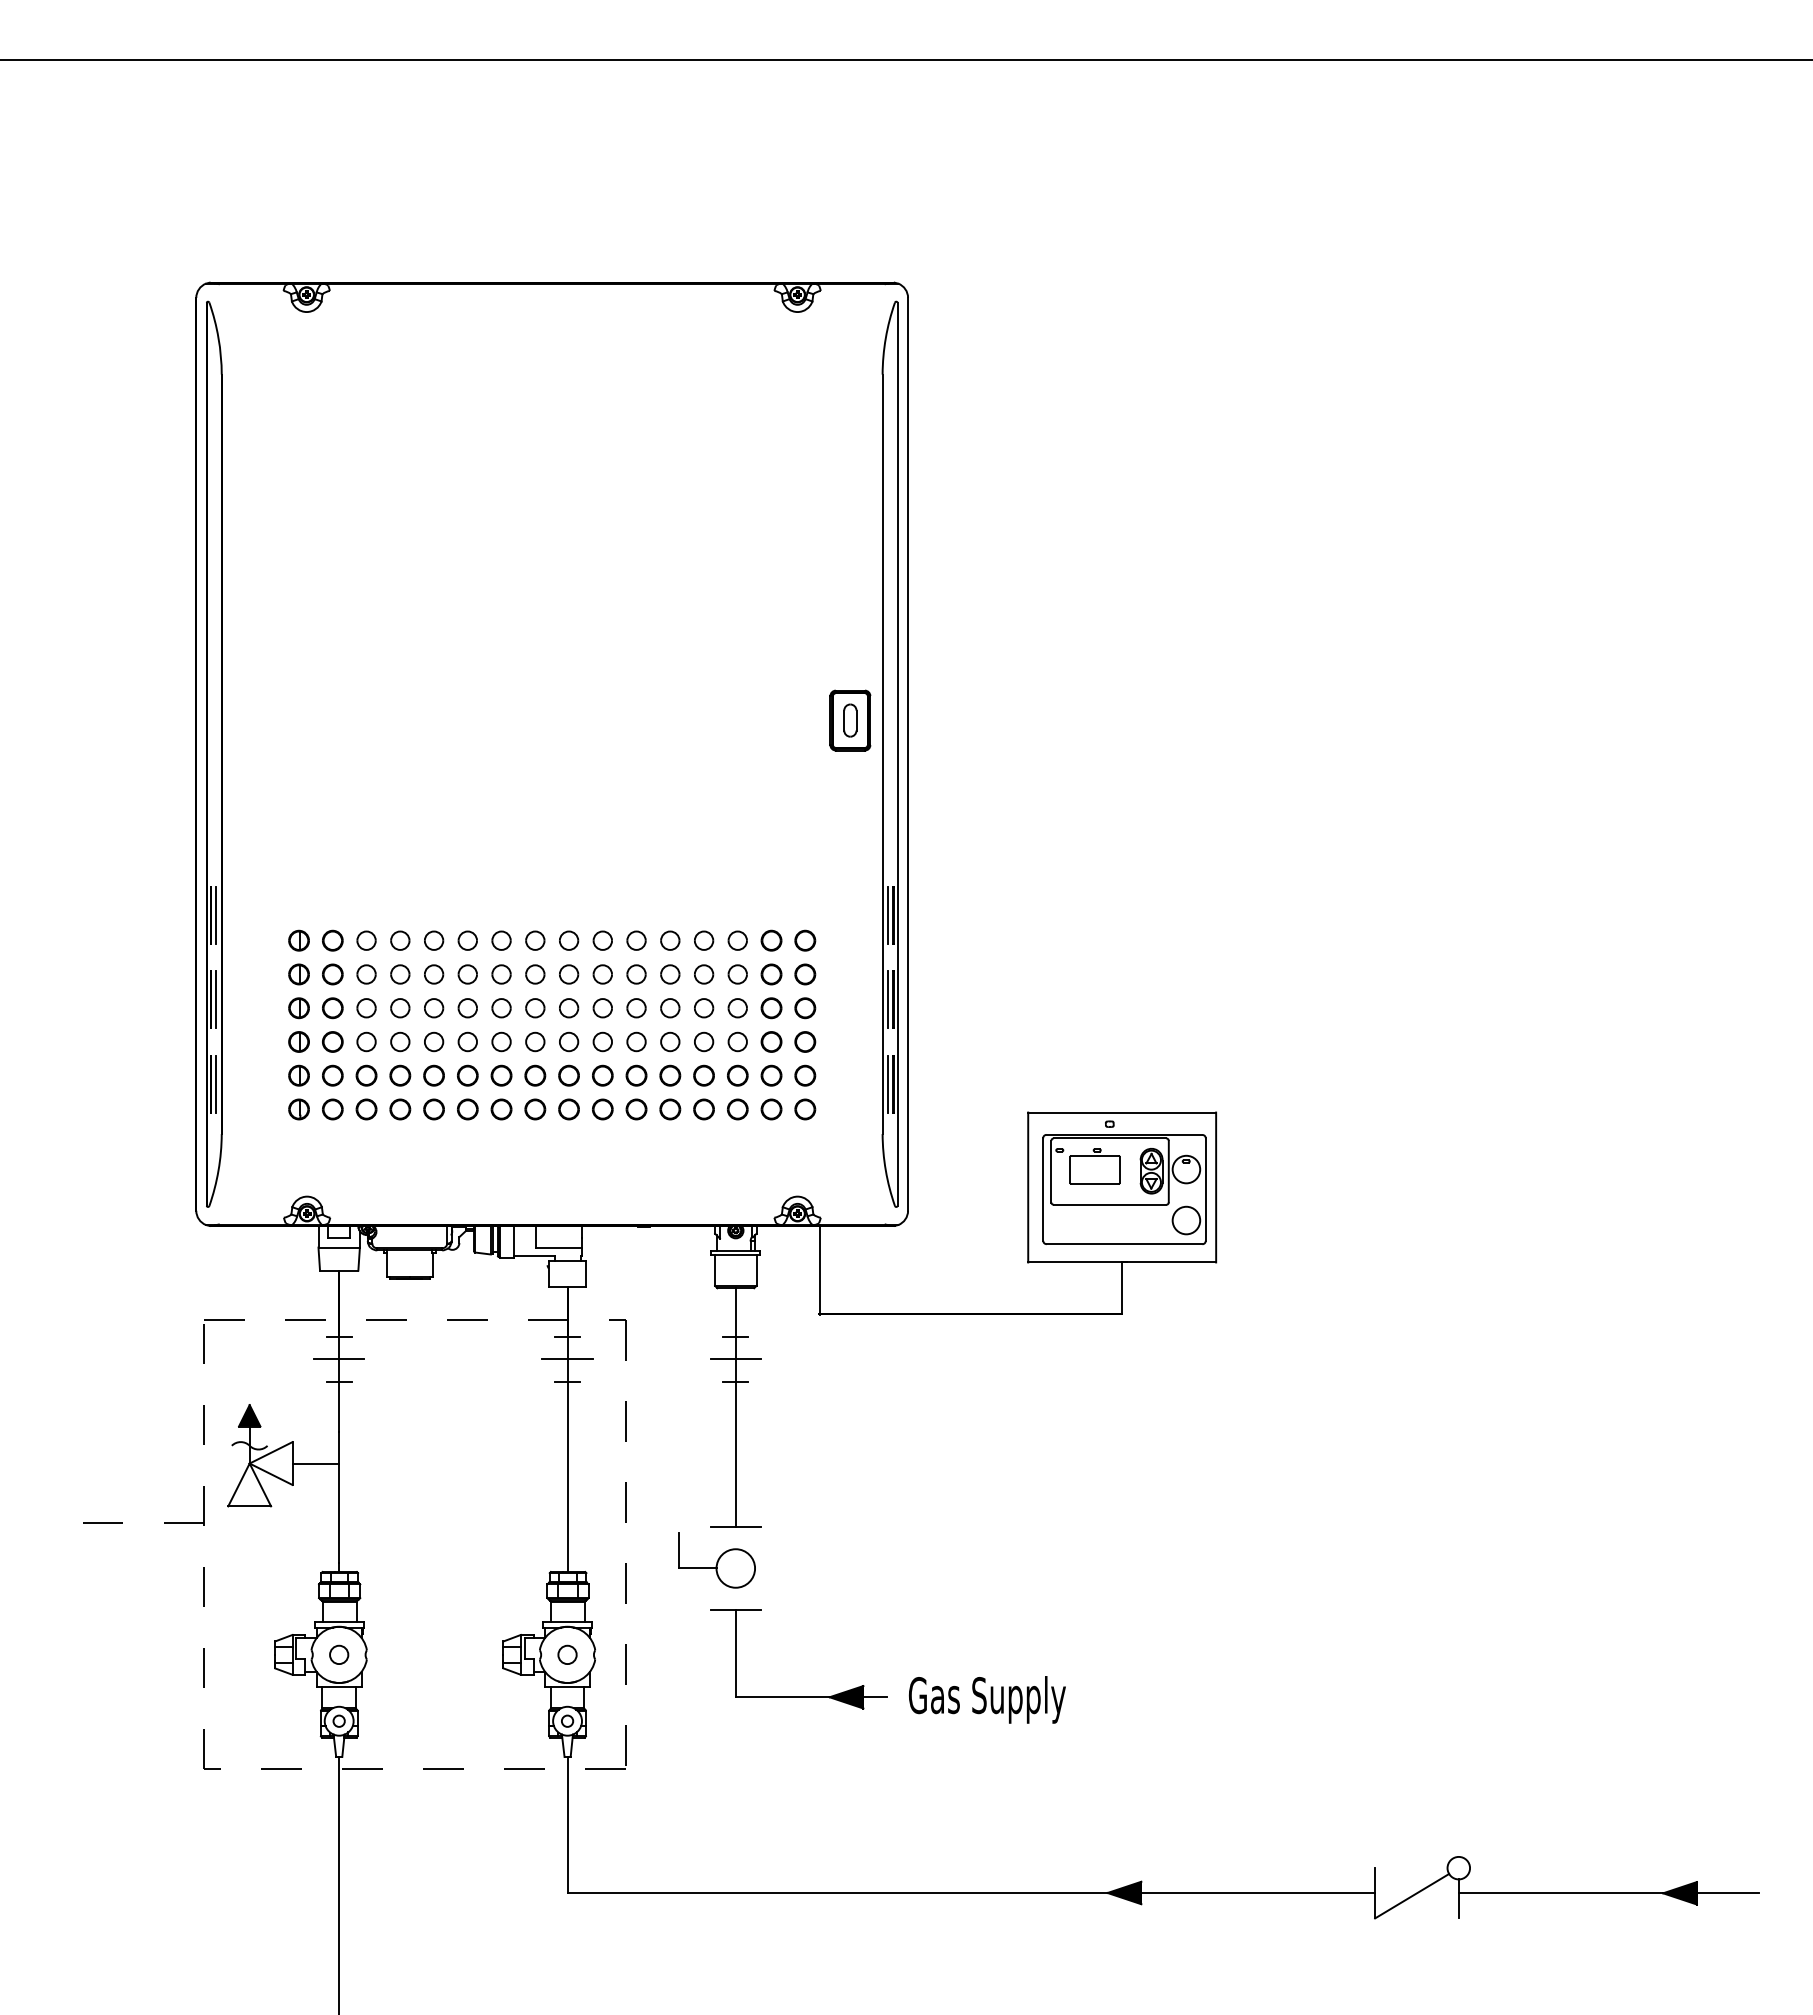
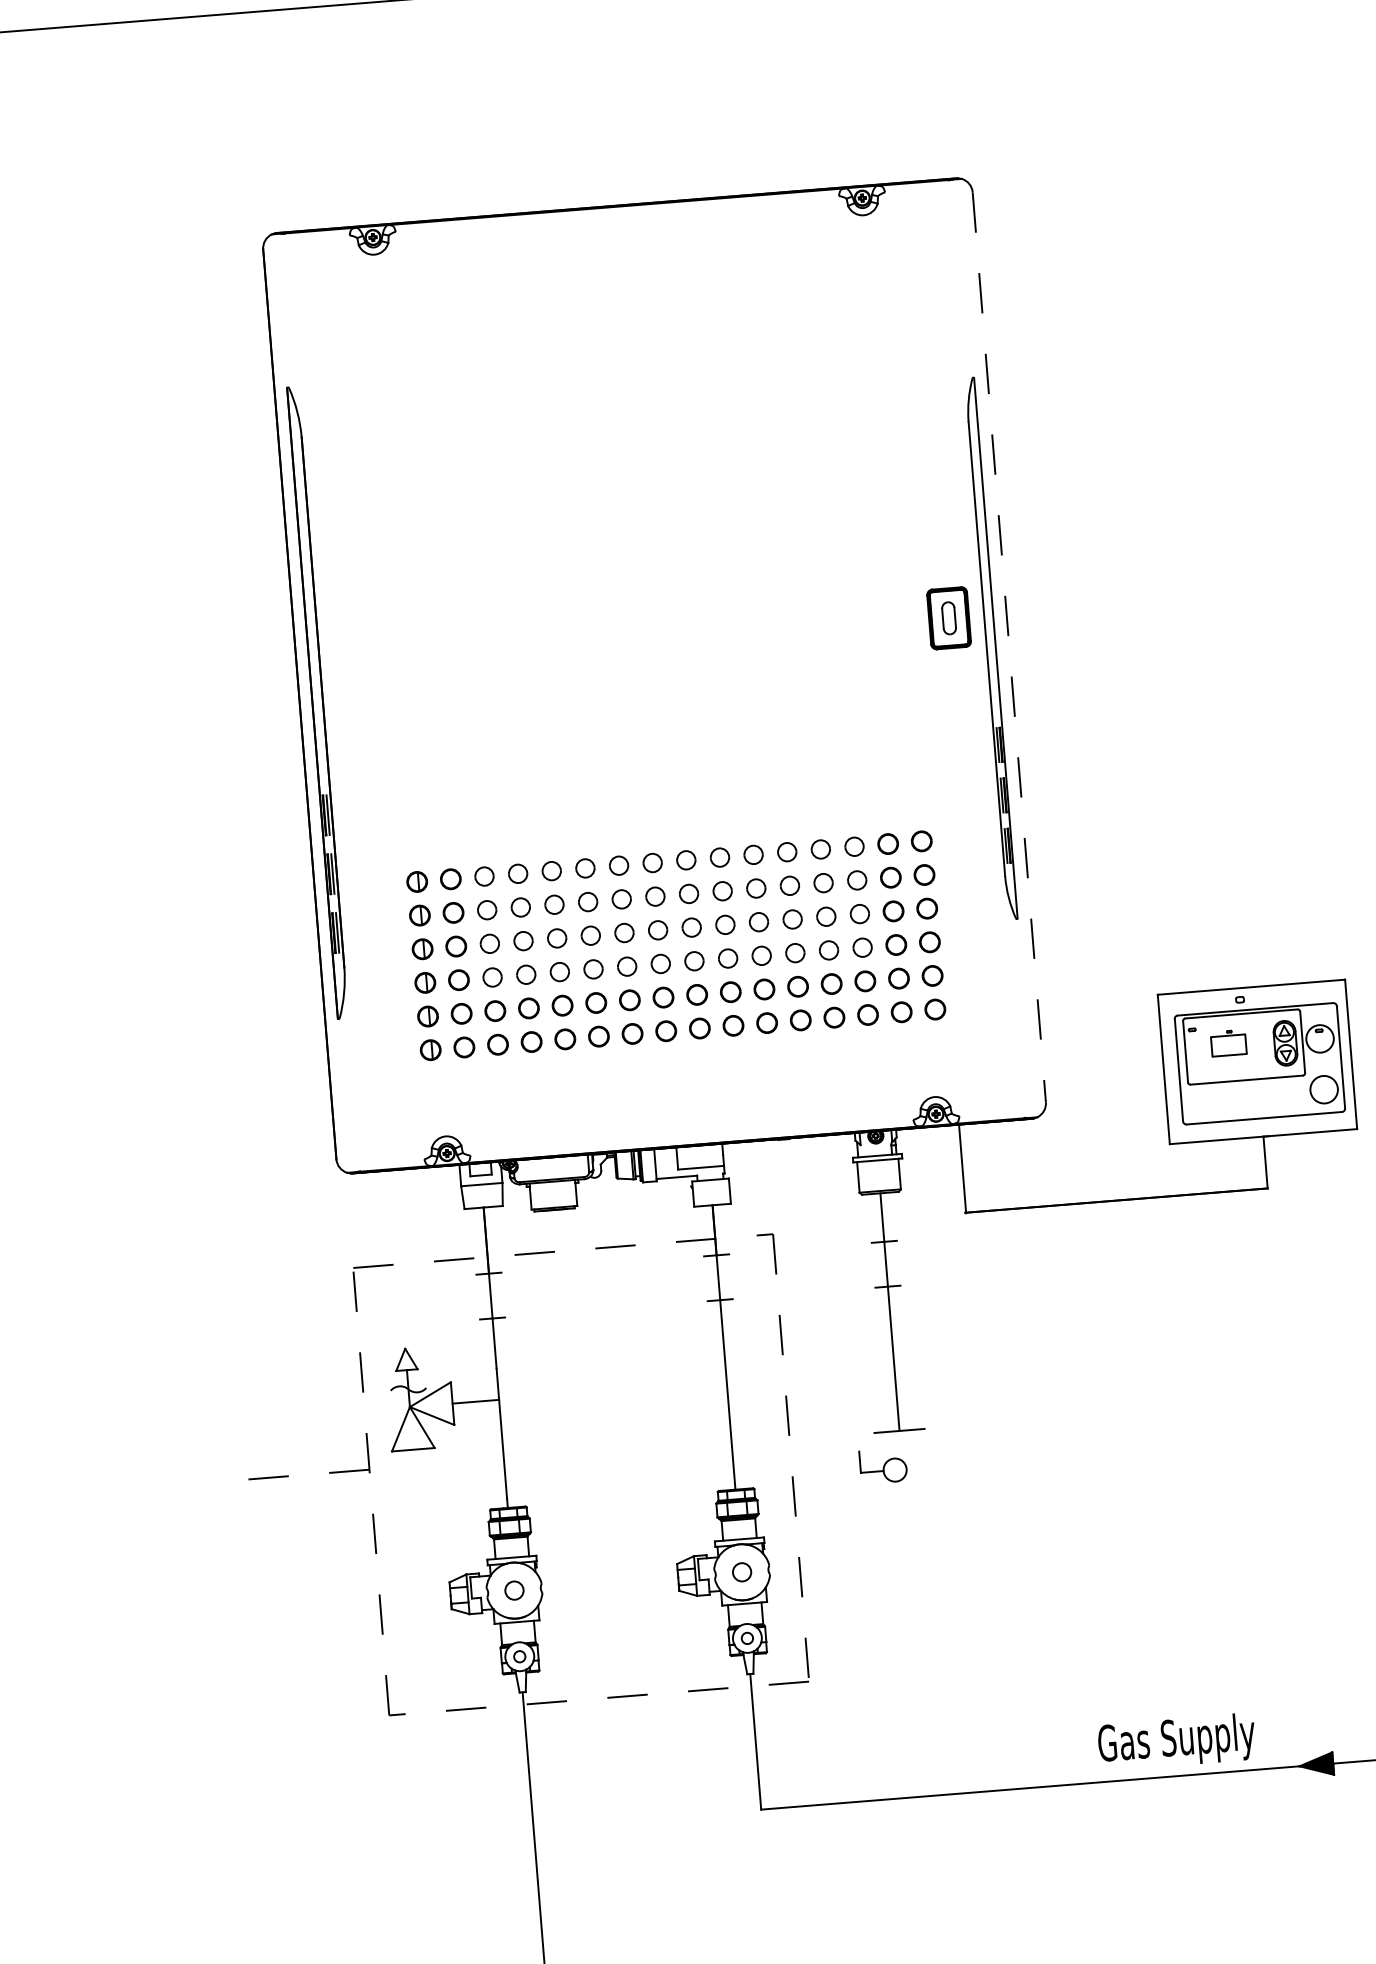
part: (214, 753) -> (317, 702), size x0.7
part: (889, 753) -> (990, 647), size x0.6
line: (908, 754) -> (1009, 647), solid -> dashed
part: (1094, 1166) -> (1228, 1043), size x0.7
line: (339, 1359) -> (491, 1296), removed
line: (567, 1359) -> (718, 1277), removed
line: (735, 1359) -> (885, 1264), removed
fill: (249, 1415) -> (405, 1359), removed
part: (716, 1560) -> (883, 1466), size x0.6
part: (798, 1696) -> (975, 1595), removed
text: (987, 1699) -> (1177, 1741), moved

